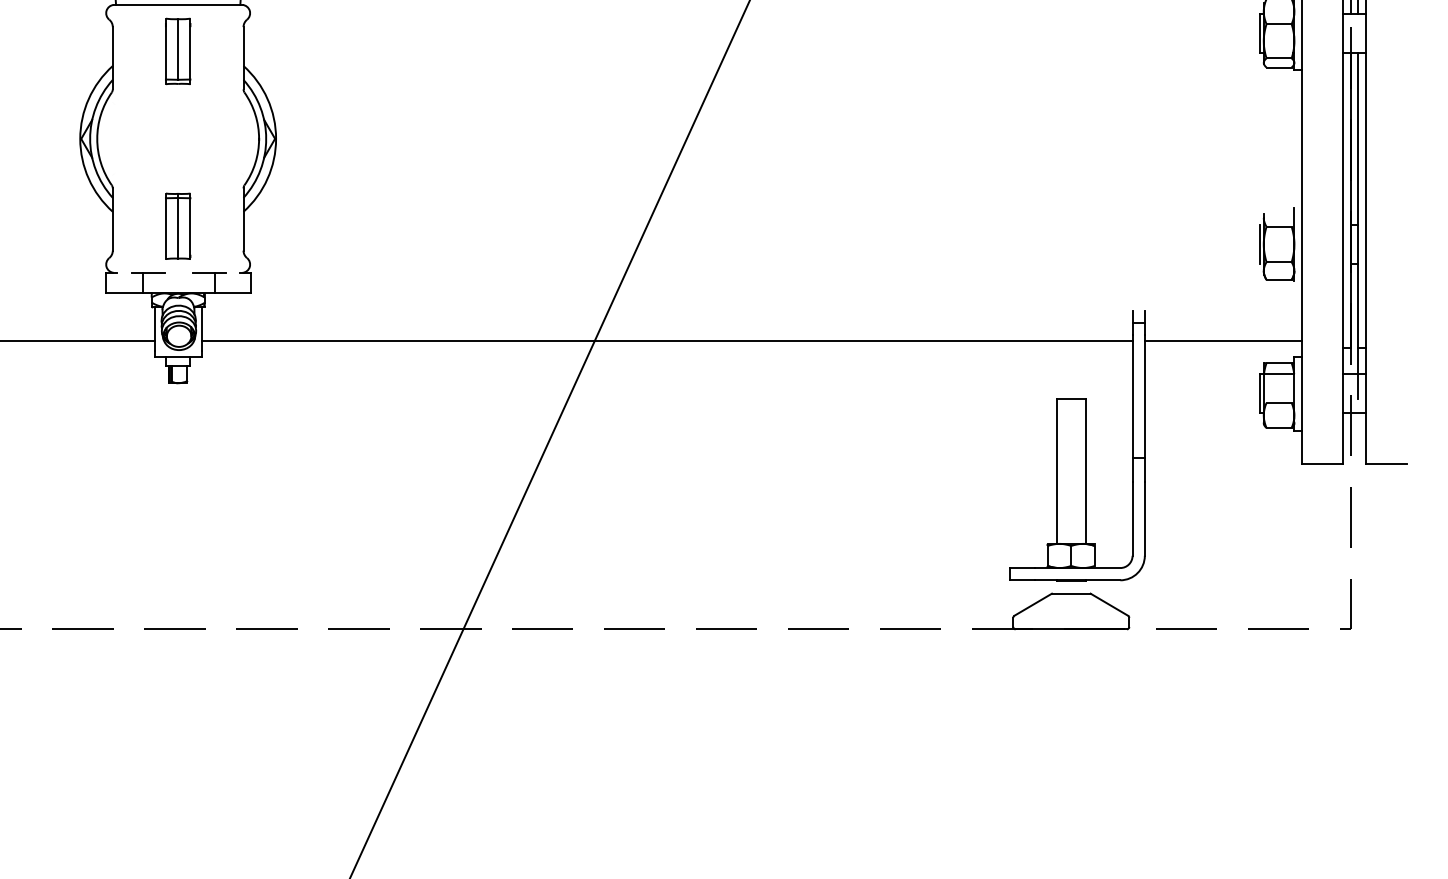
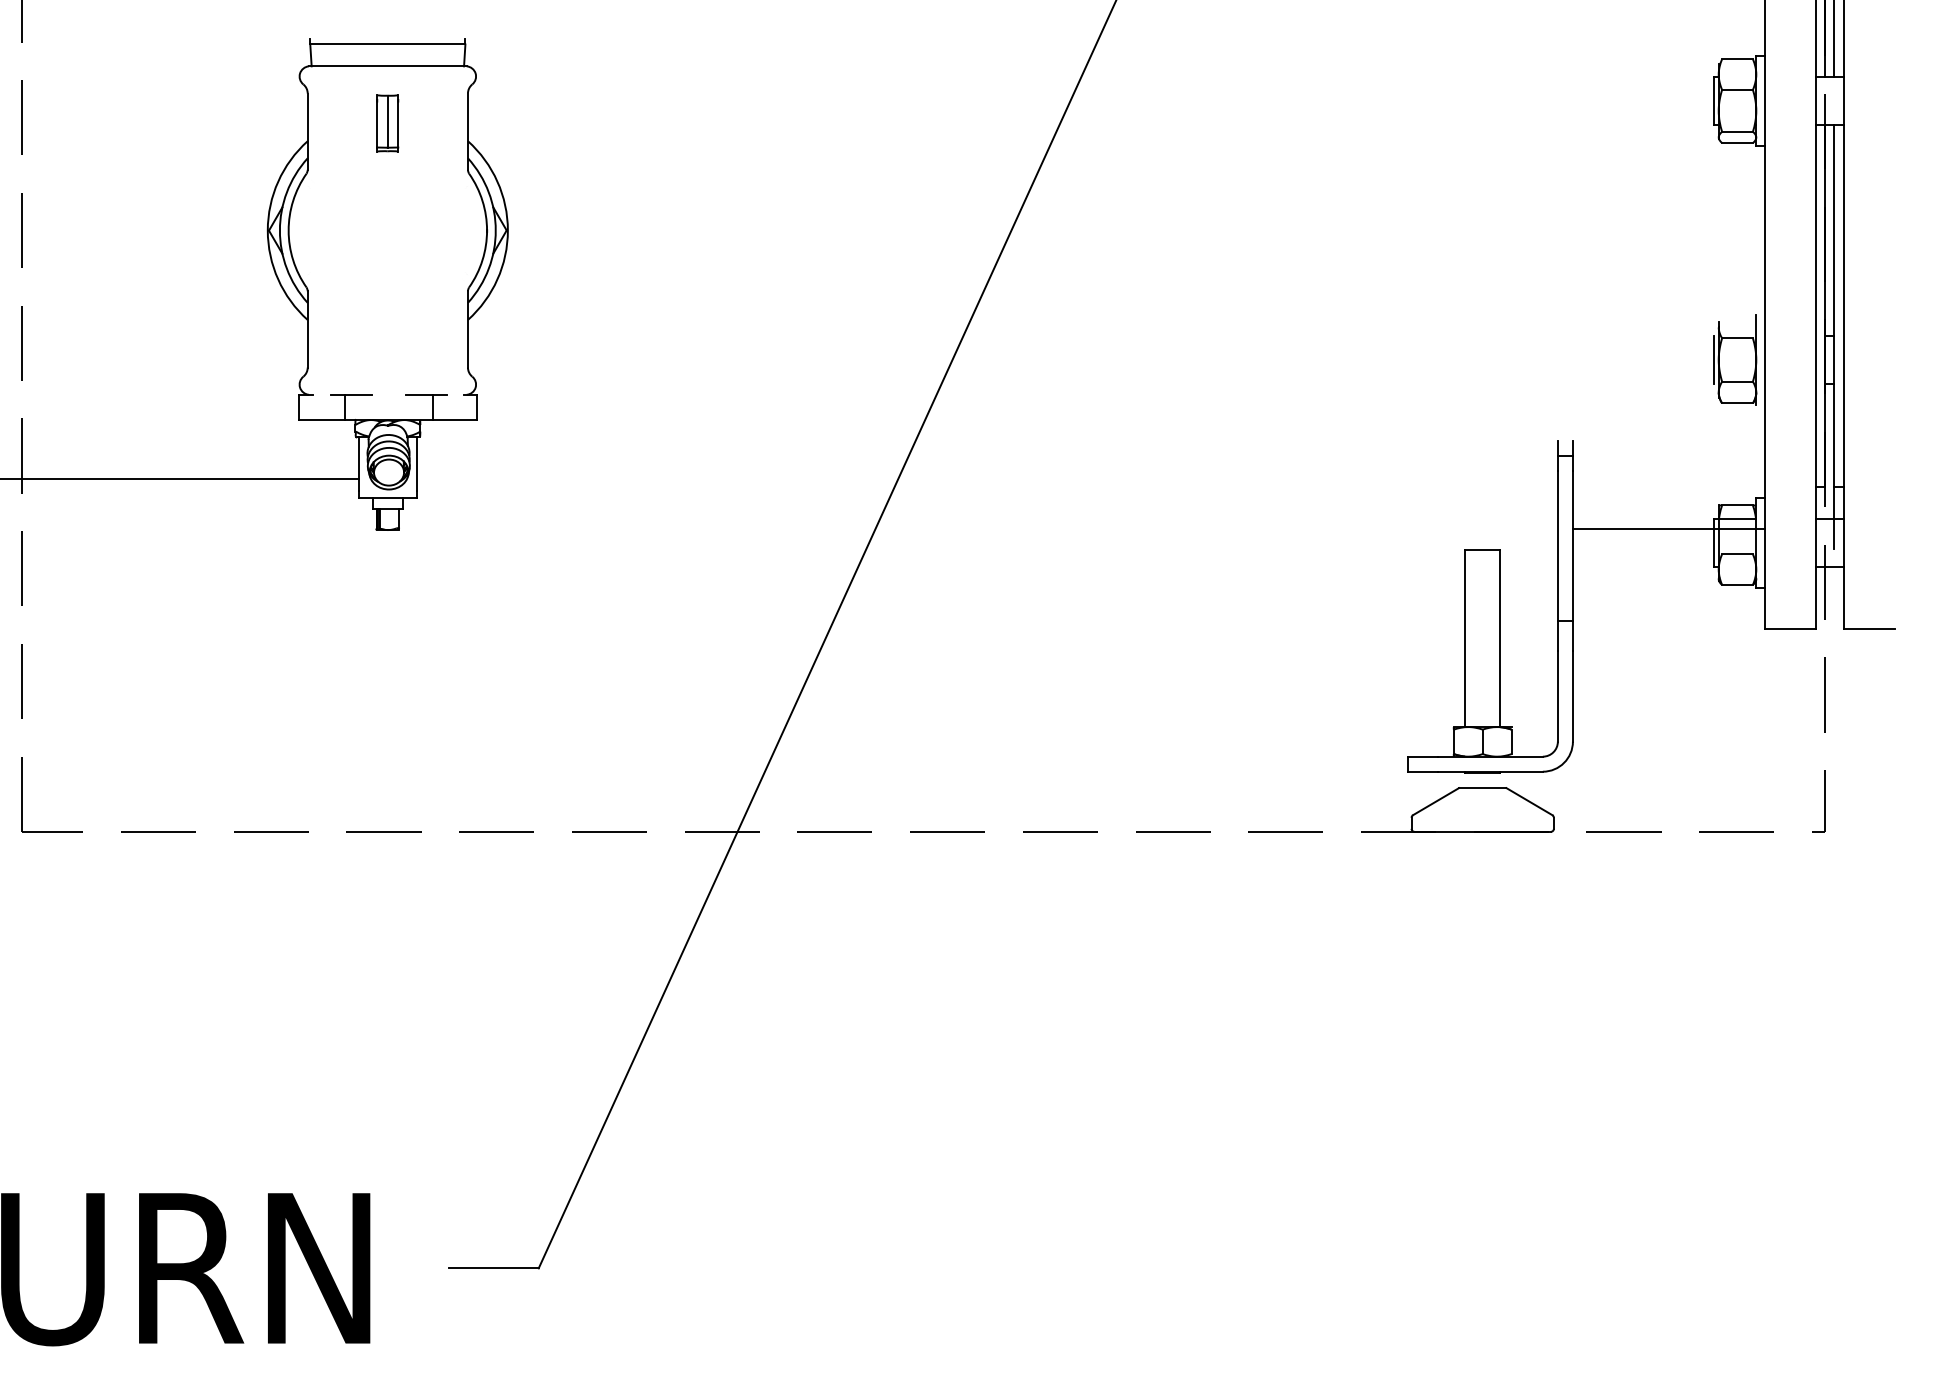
part: (177, 51) -> (387, 123), size x0.7
part: (177, 226) -> (387, 337), removed
line: (666, 341) -> (986, 478), removed
line: (1222, 341) -> (1668, 528), moved

